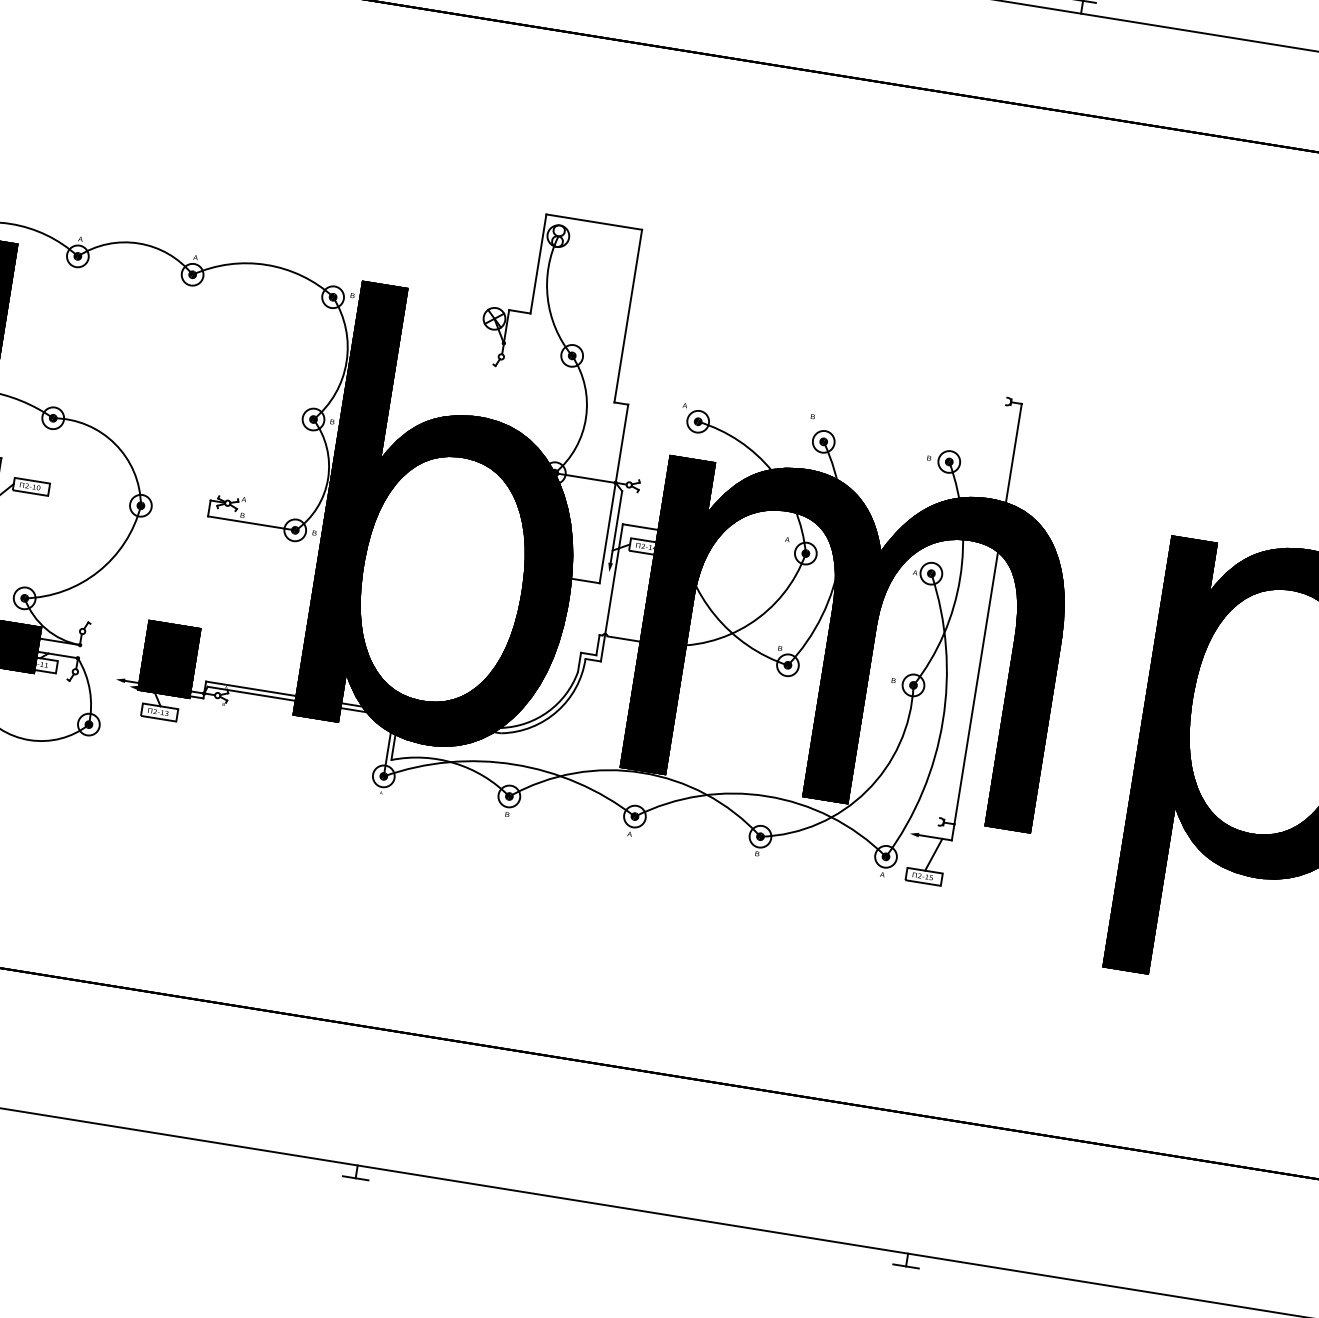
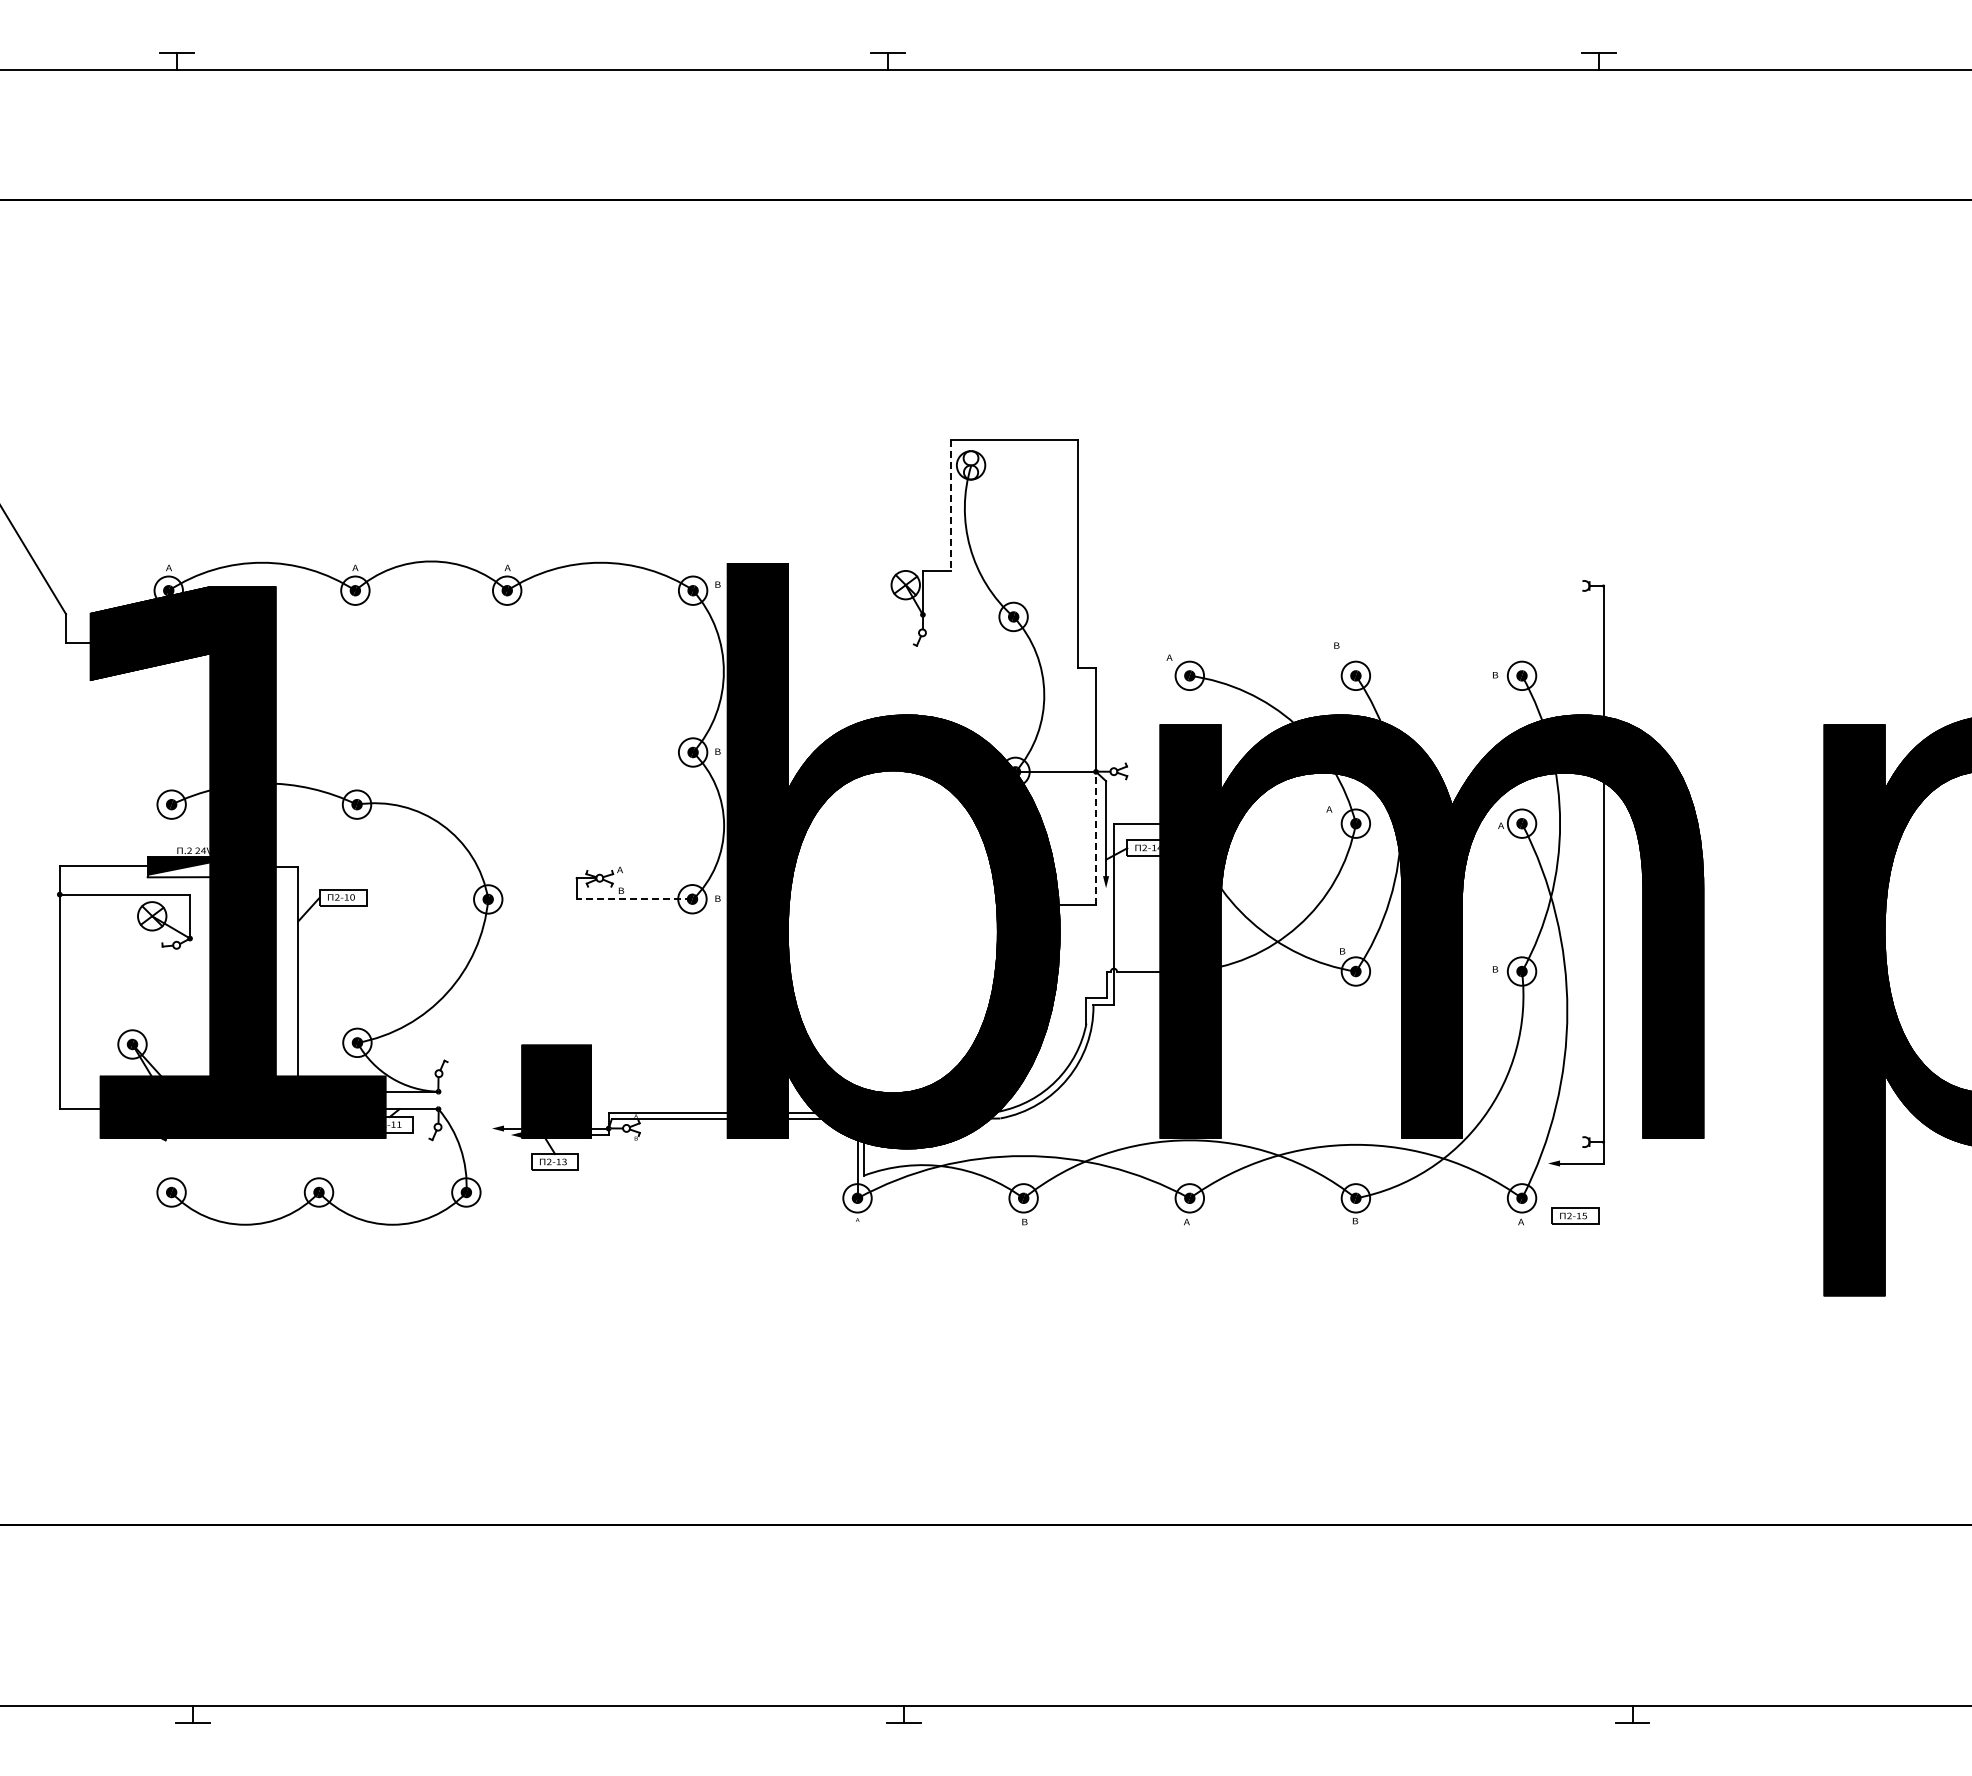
line: (538, 264) -> (951, 505), solid -> dashed
line: (251, 523) -> (634, 899), solid -> dashed
line: (608, 532) -> (1096, 837), solid -> dashed
line: (934, 854) -> (1583, 1185), removed

